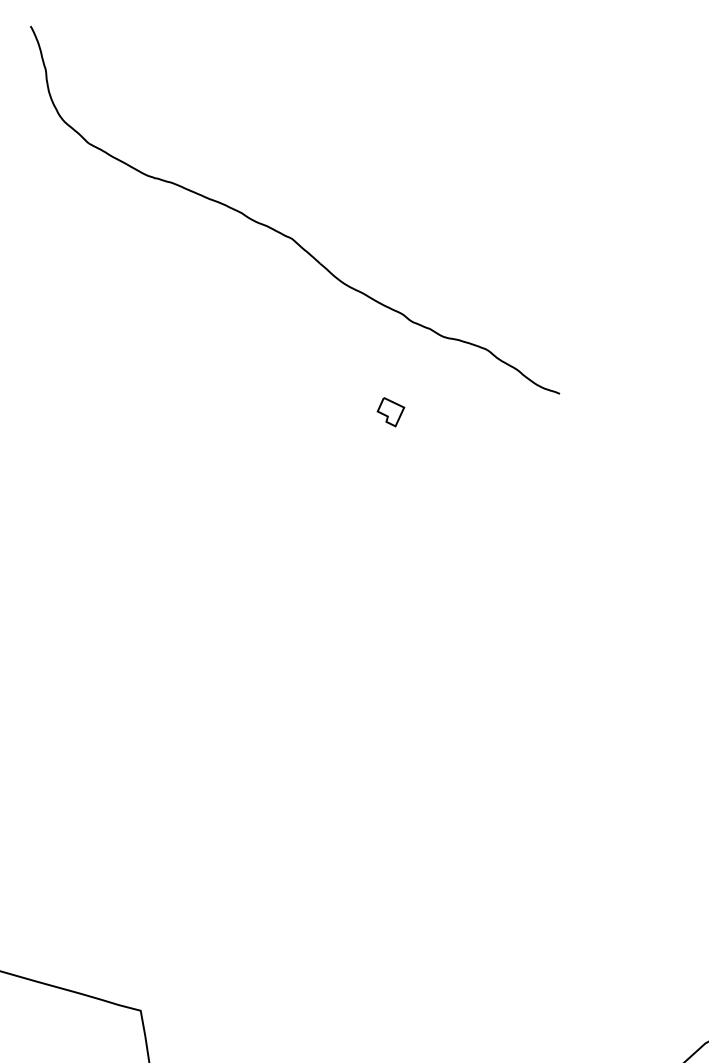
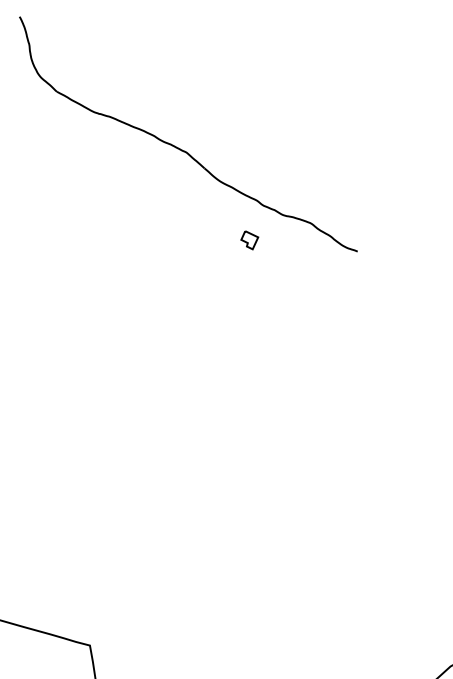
part: (390, 412) -> (249, 240), moved

